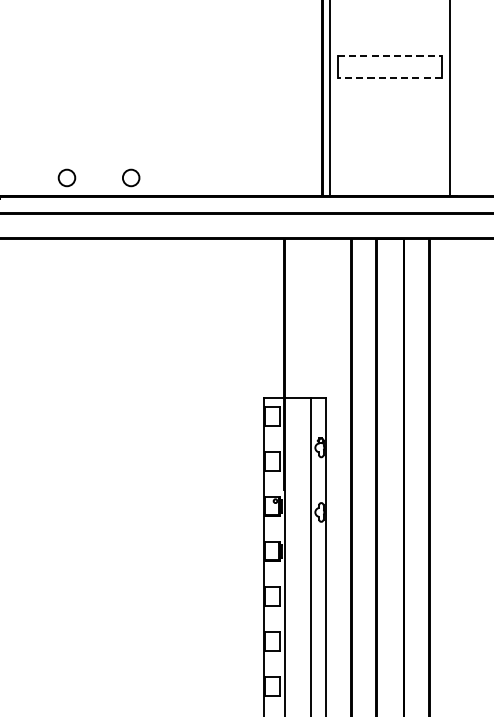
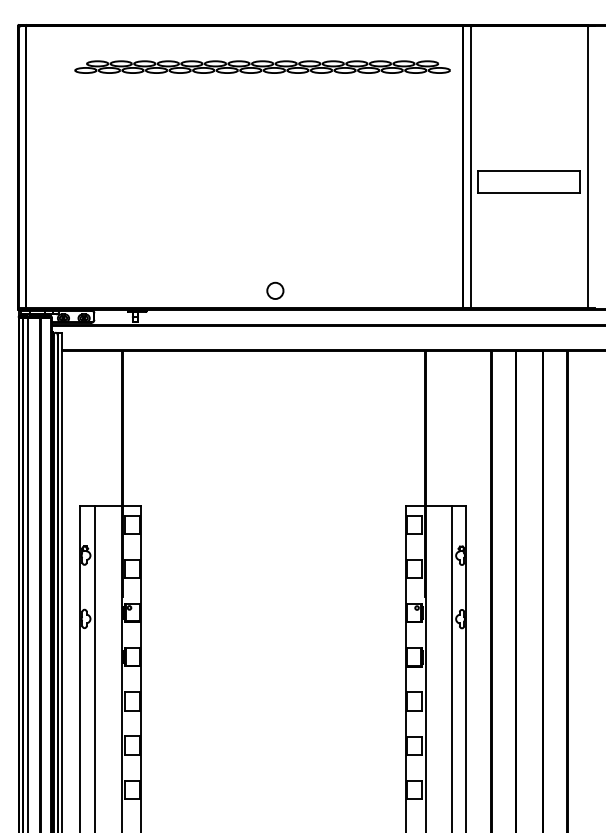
line: (390, 56) -> (529, 171), dashed -> solid
line: (390, 77) -> (529, 192), dashed -> solid
circle: (67, 177) -> (212, 290), removed

